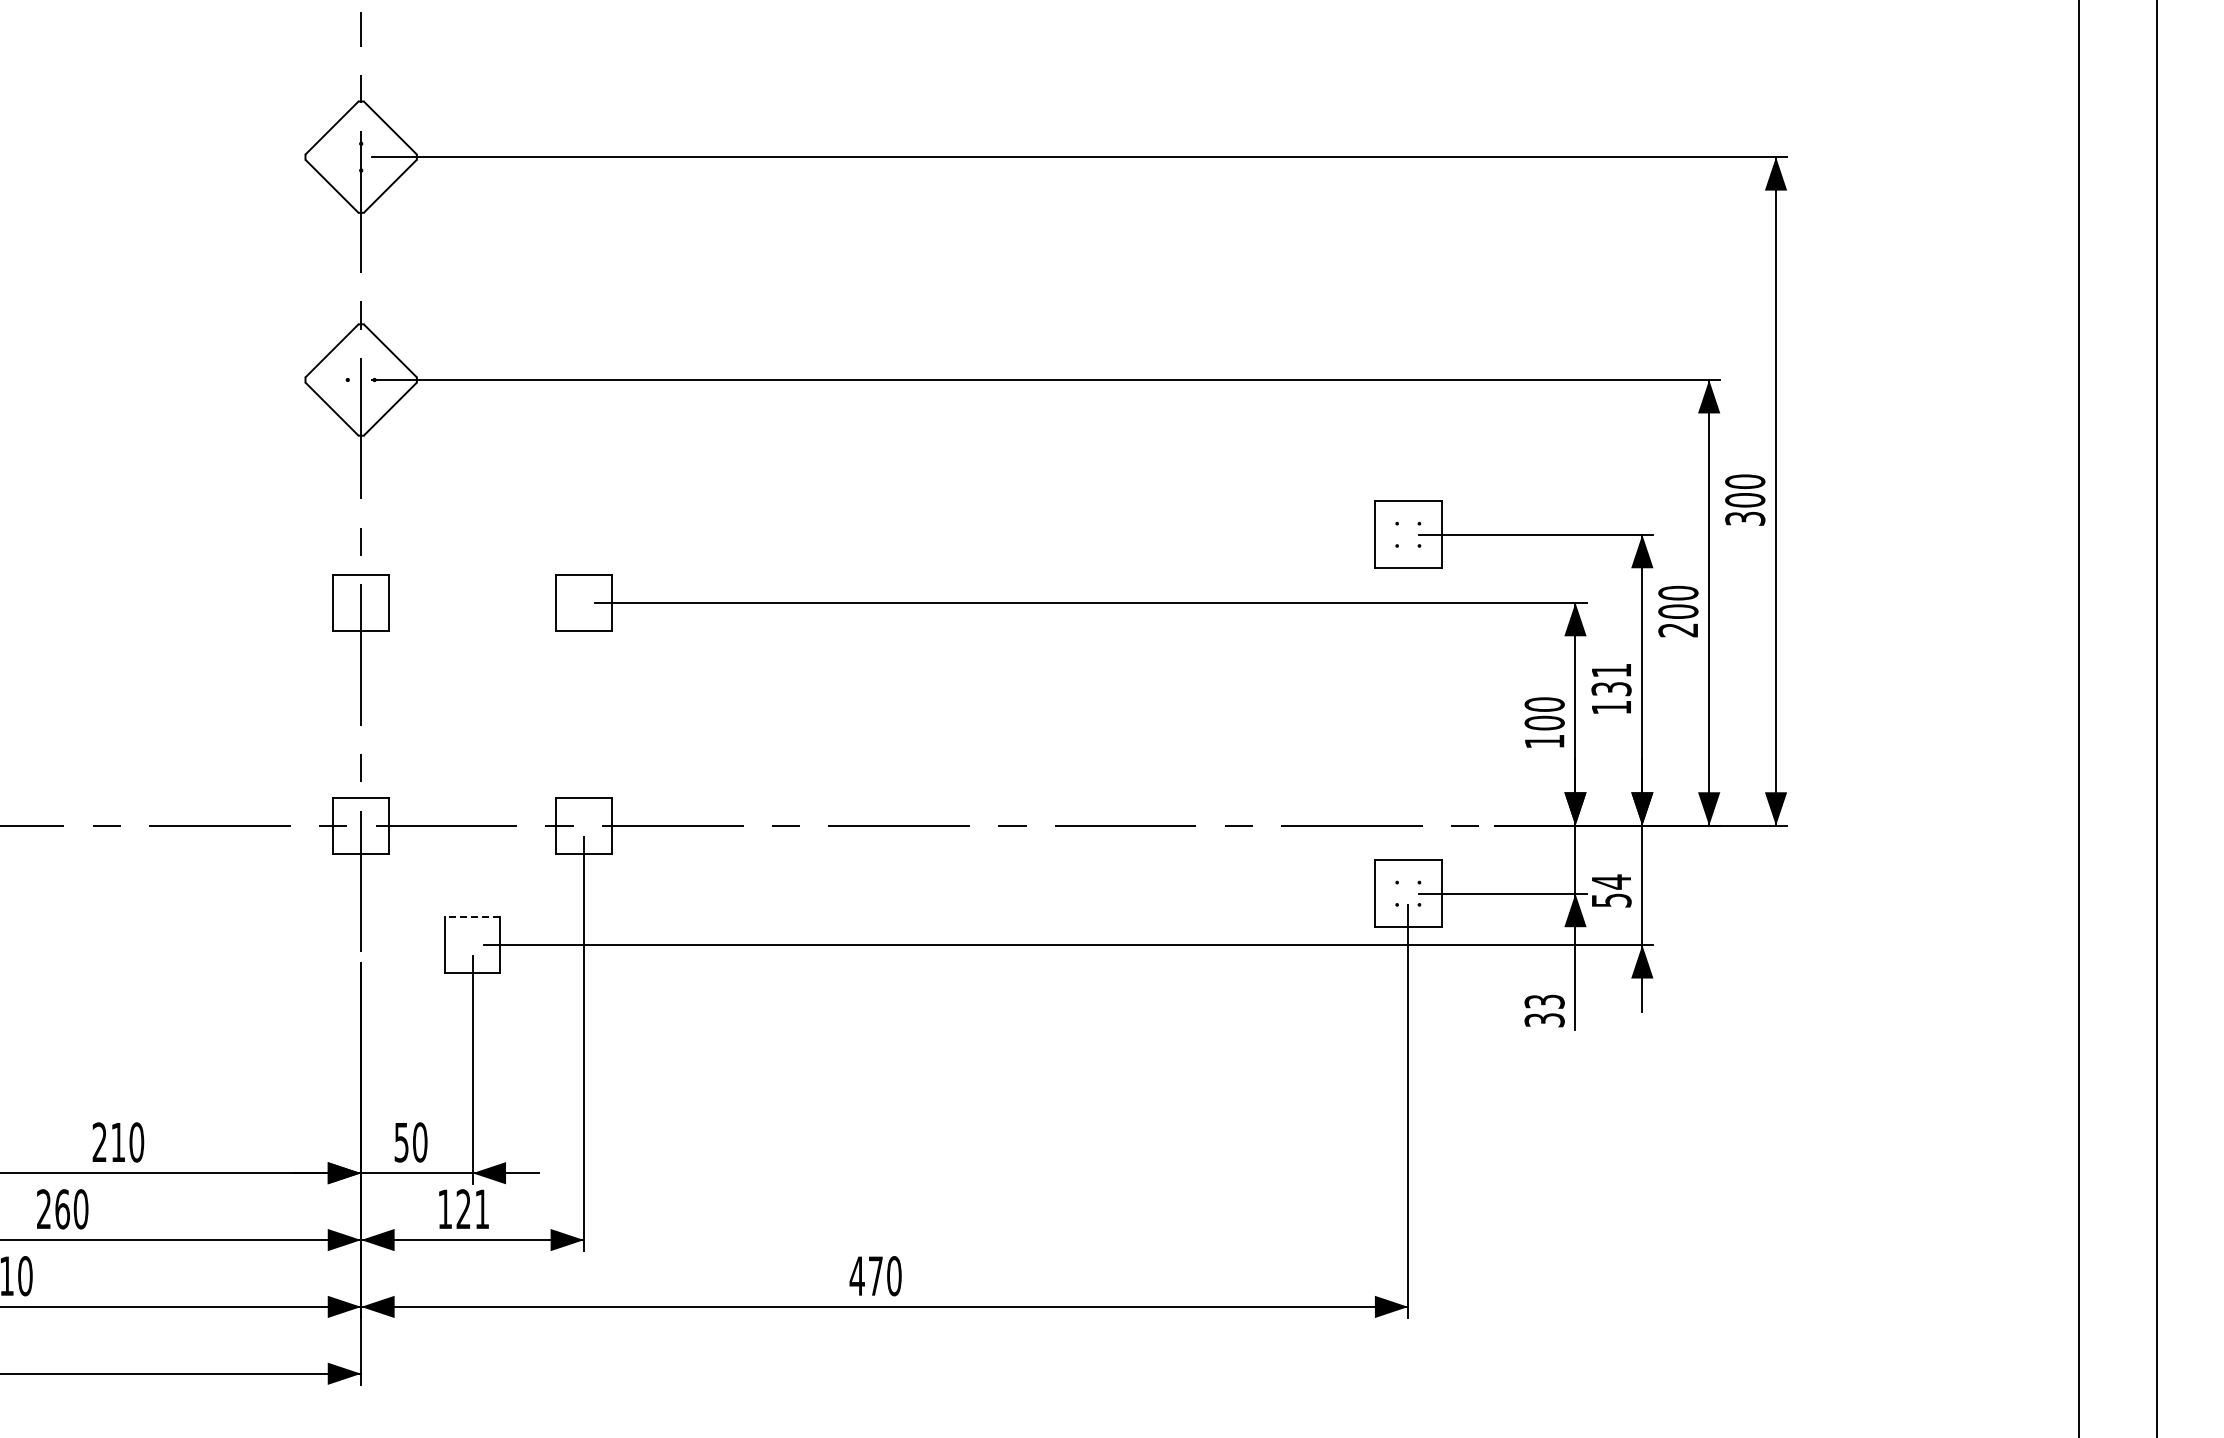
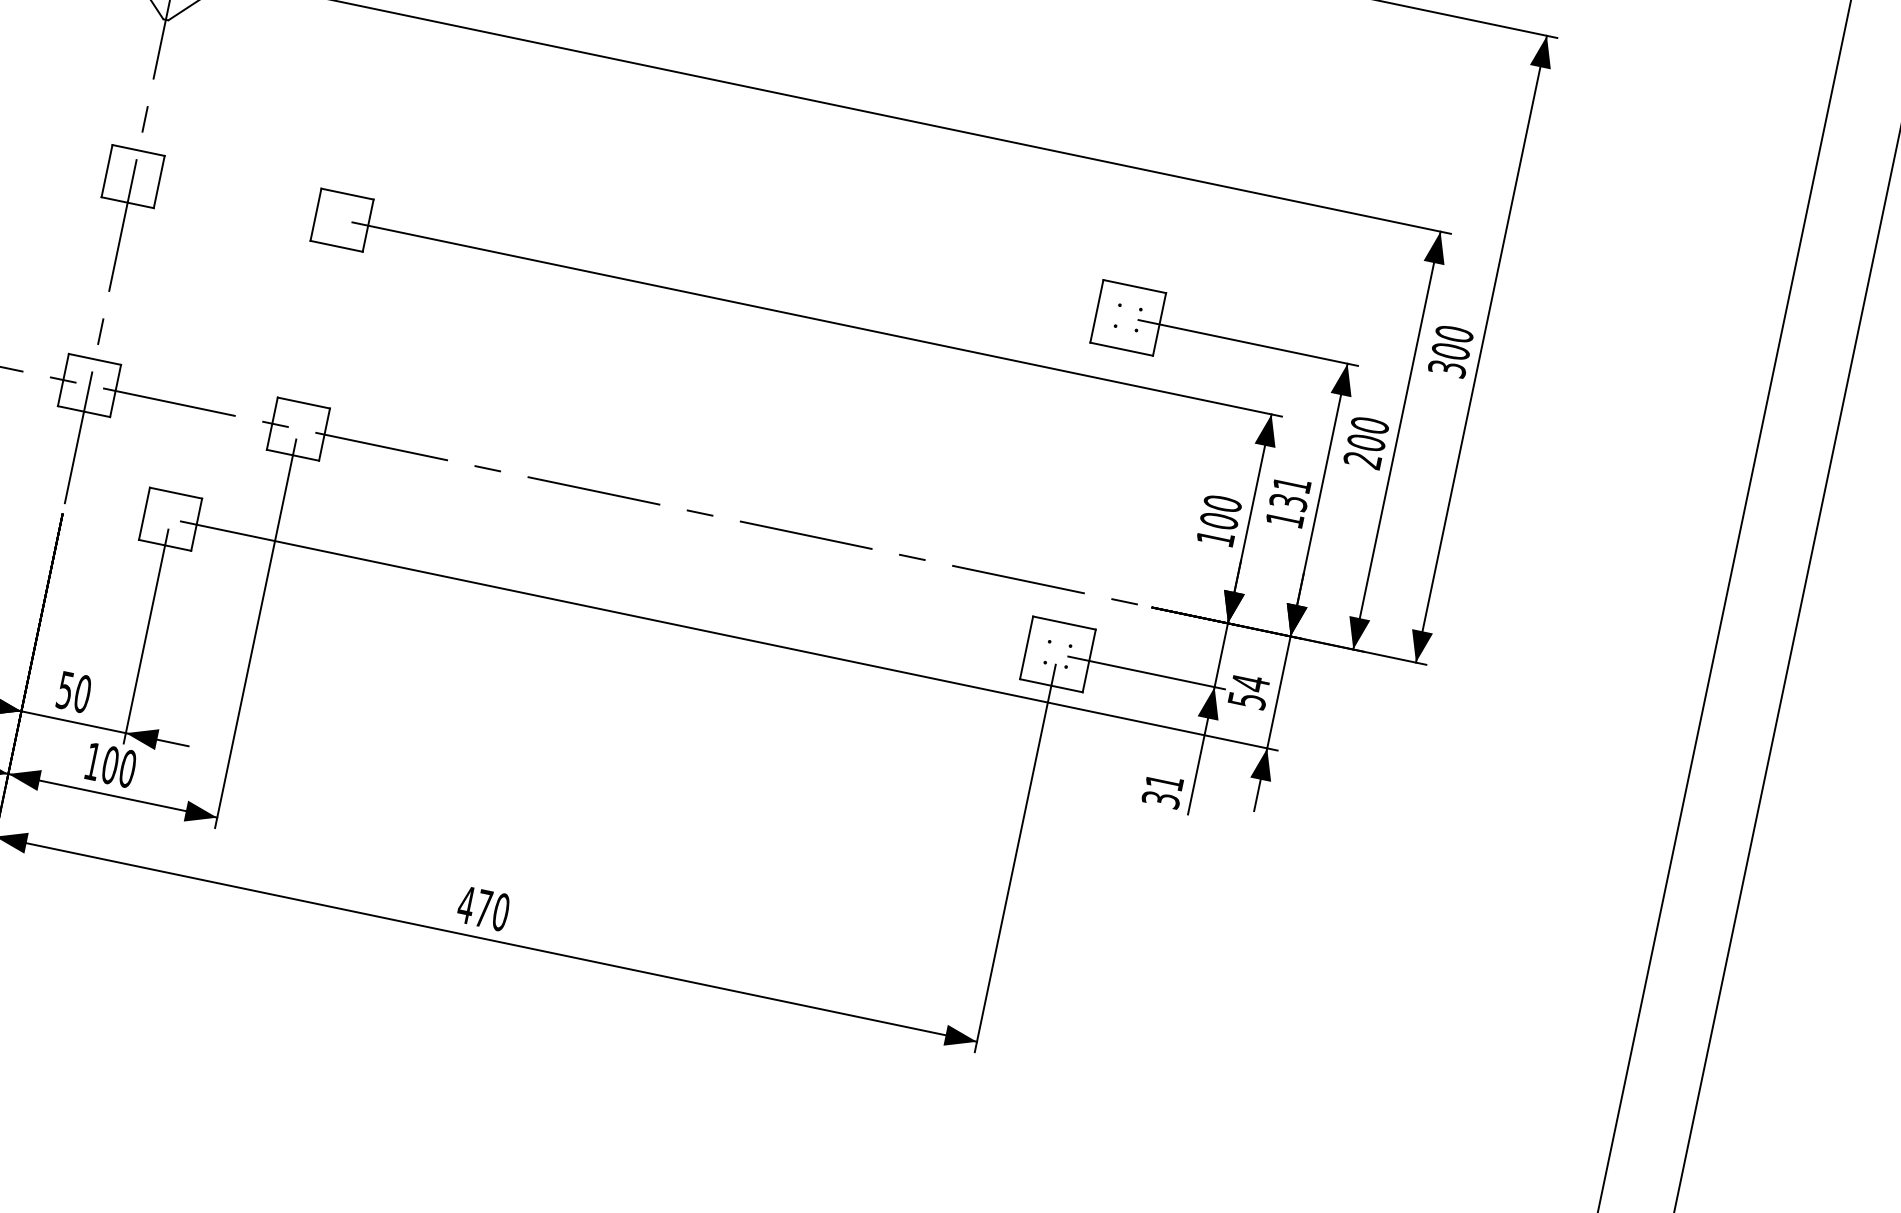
line: (472, 917) -> (175, 493), dashed -> solid
text: (1544, 1001) -> (1164, 782), 33 -> 31
text: (472, 1209) -> (118, 767), 121 -> 100

